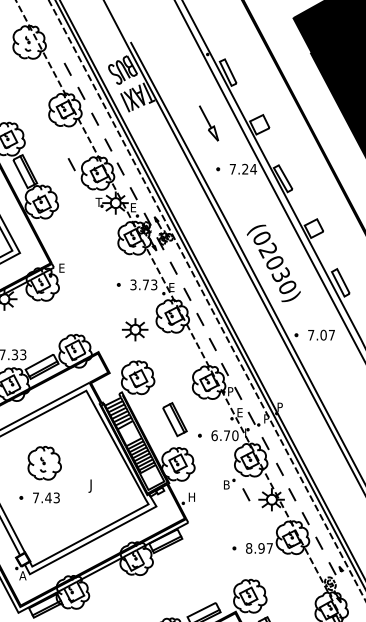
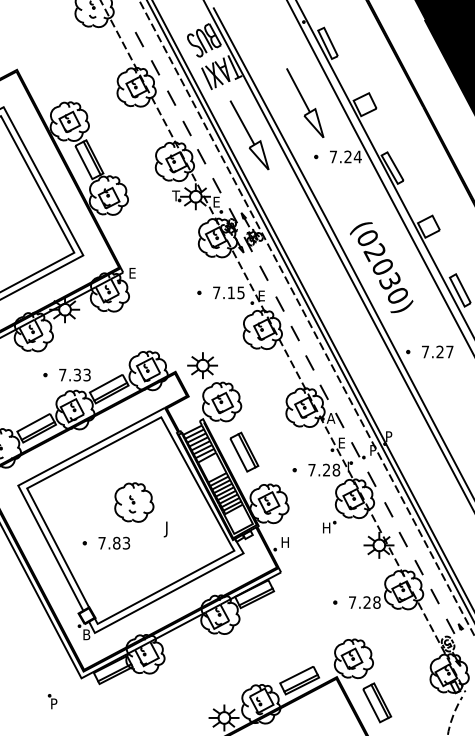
part: (209, 122) -> (305, 102), size x1.67
part: (161, 150) -> (249, 135), added
line: (71, 164) -> (143, 151), removed
text: (143, 284) -> (228, 292), 3.73 -> 7.15
part: (135, 329) -> (202, 365), moved
text: (323, 334) -> (439, 351), 7.07 -> 7.27
text: (230, 391) -> (330, 418), P -> A
part: (175, 419) -> (244, 451), moved
text: (225, 435) -> (324, 469), 6.70 -> 7.28
part: (44, 463) -> (134, 502), moved
text: (227, 484) -> (327, 527), B -> H
line: (245, 494) -> (348, 539), removed
text: (48, 497) -> (116, 542), 7.43 -> 7.83
text: (259, 548) -> (364, 602), 8.97 -> 7.28
text: (22, 575) -> (86, 634), A -> B

